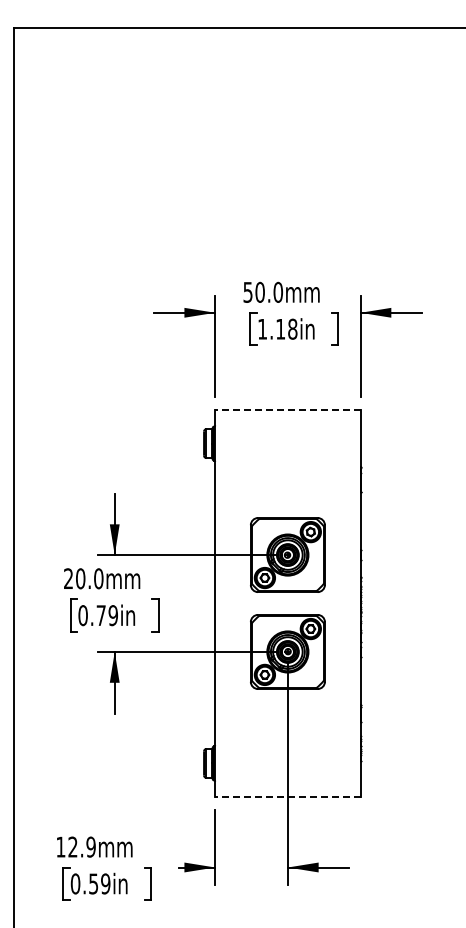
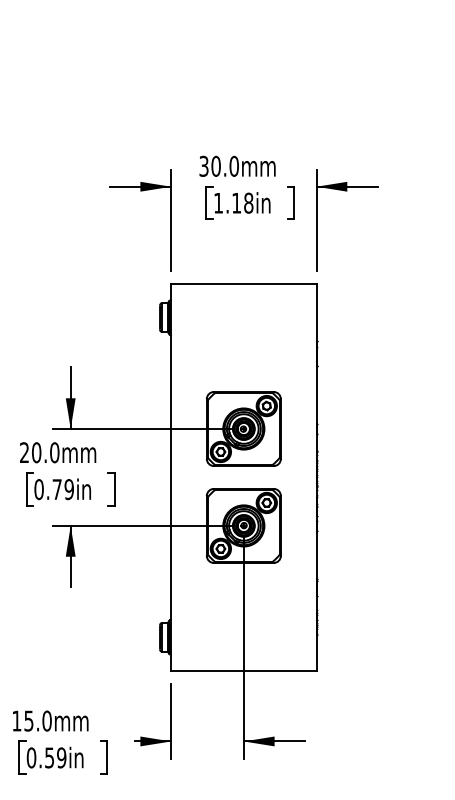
text: (248, 291) -> (204, 165), 50.0mm -> 30.0mm
line: (287, 409) -> (243, 283), dashed -> solid
line: (287, 797) -> (243, 671), dashed -> solid
text: (81, 846) -> (37, 720), 12.9mm -> 15.0mm

